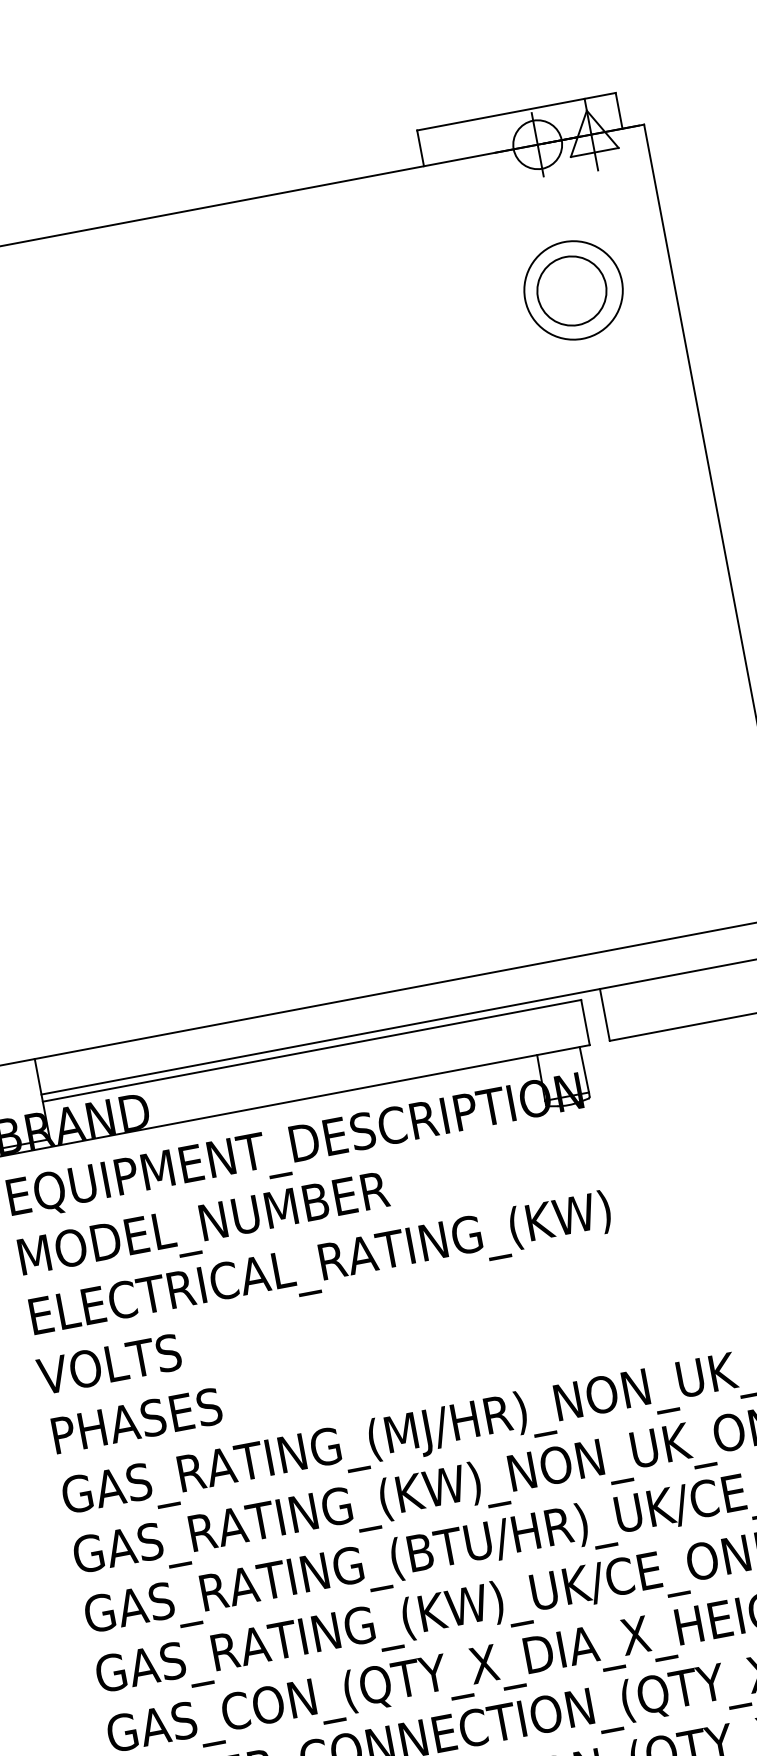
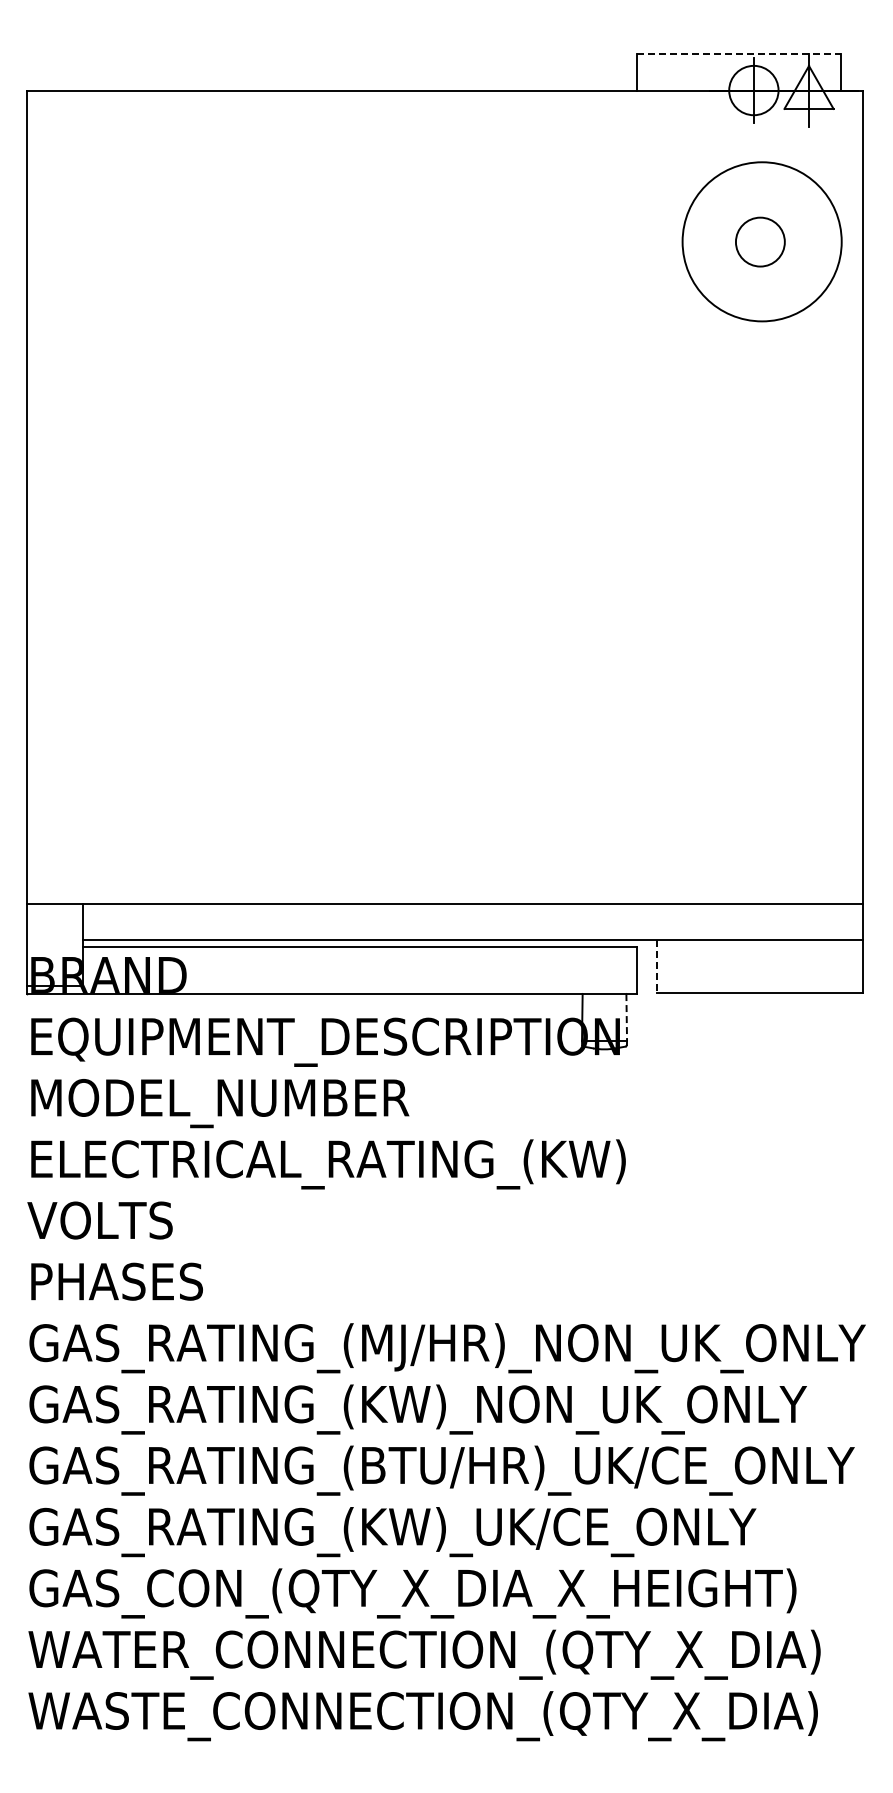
line: (516, 111) -> (739, 53), solid -> dashed
circle: (572, 290) -> (761, 241), size x1.6
circle: (572, 291) -> (760, 242), size x0.7
line: (604, 1014) -> (657, 966), solid -> dashed
line: (584, 1070) -> (626, 1017), solid -> dashed

